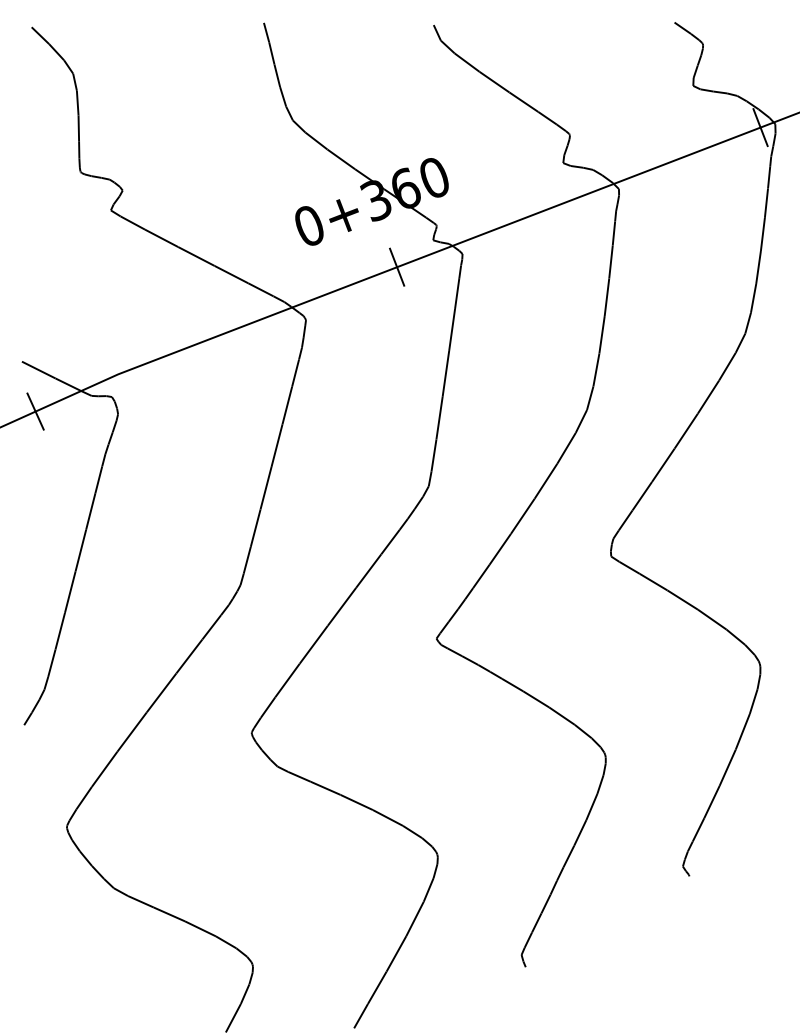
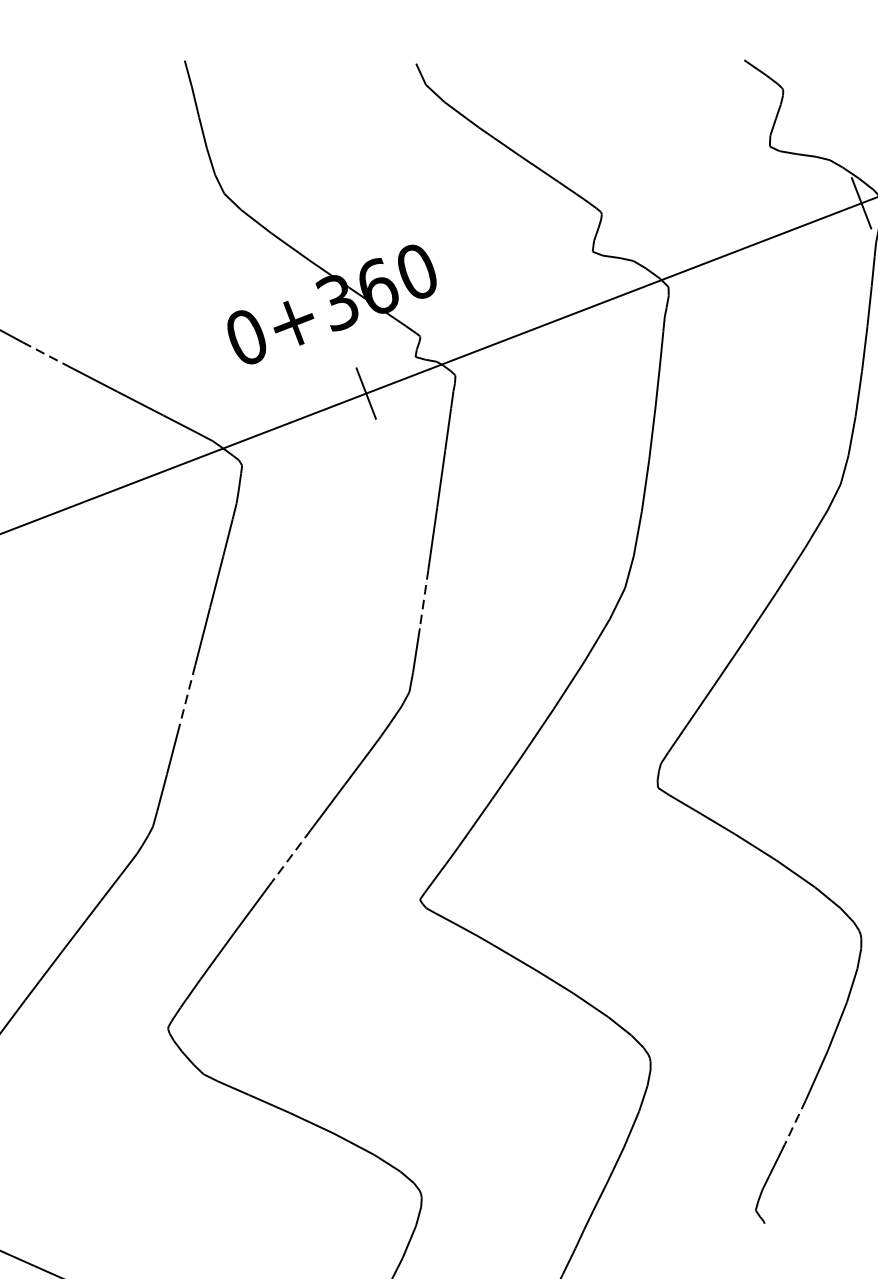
line: (161, 238) -> (45, 354), solid -> dashed
line: (439, 418) -> (424, 599), solid -> dashed
line: (266, 488) -> (188, 695), solid -> dashed
line: (342, 606) -> (291, 855), solid -> dashed
line: (711, 802) -> (794, 1123), solid -> dashed

